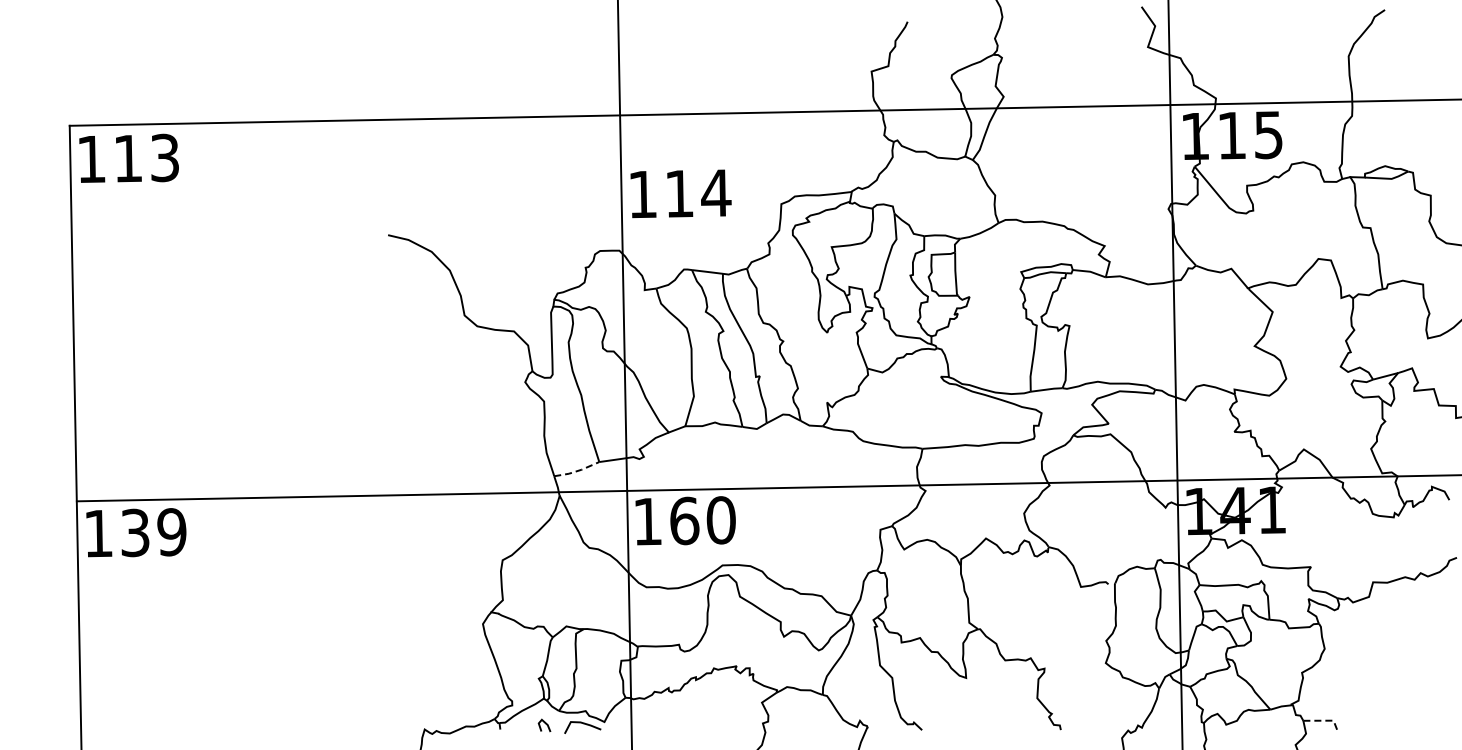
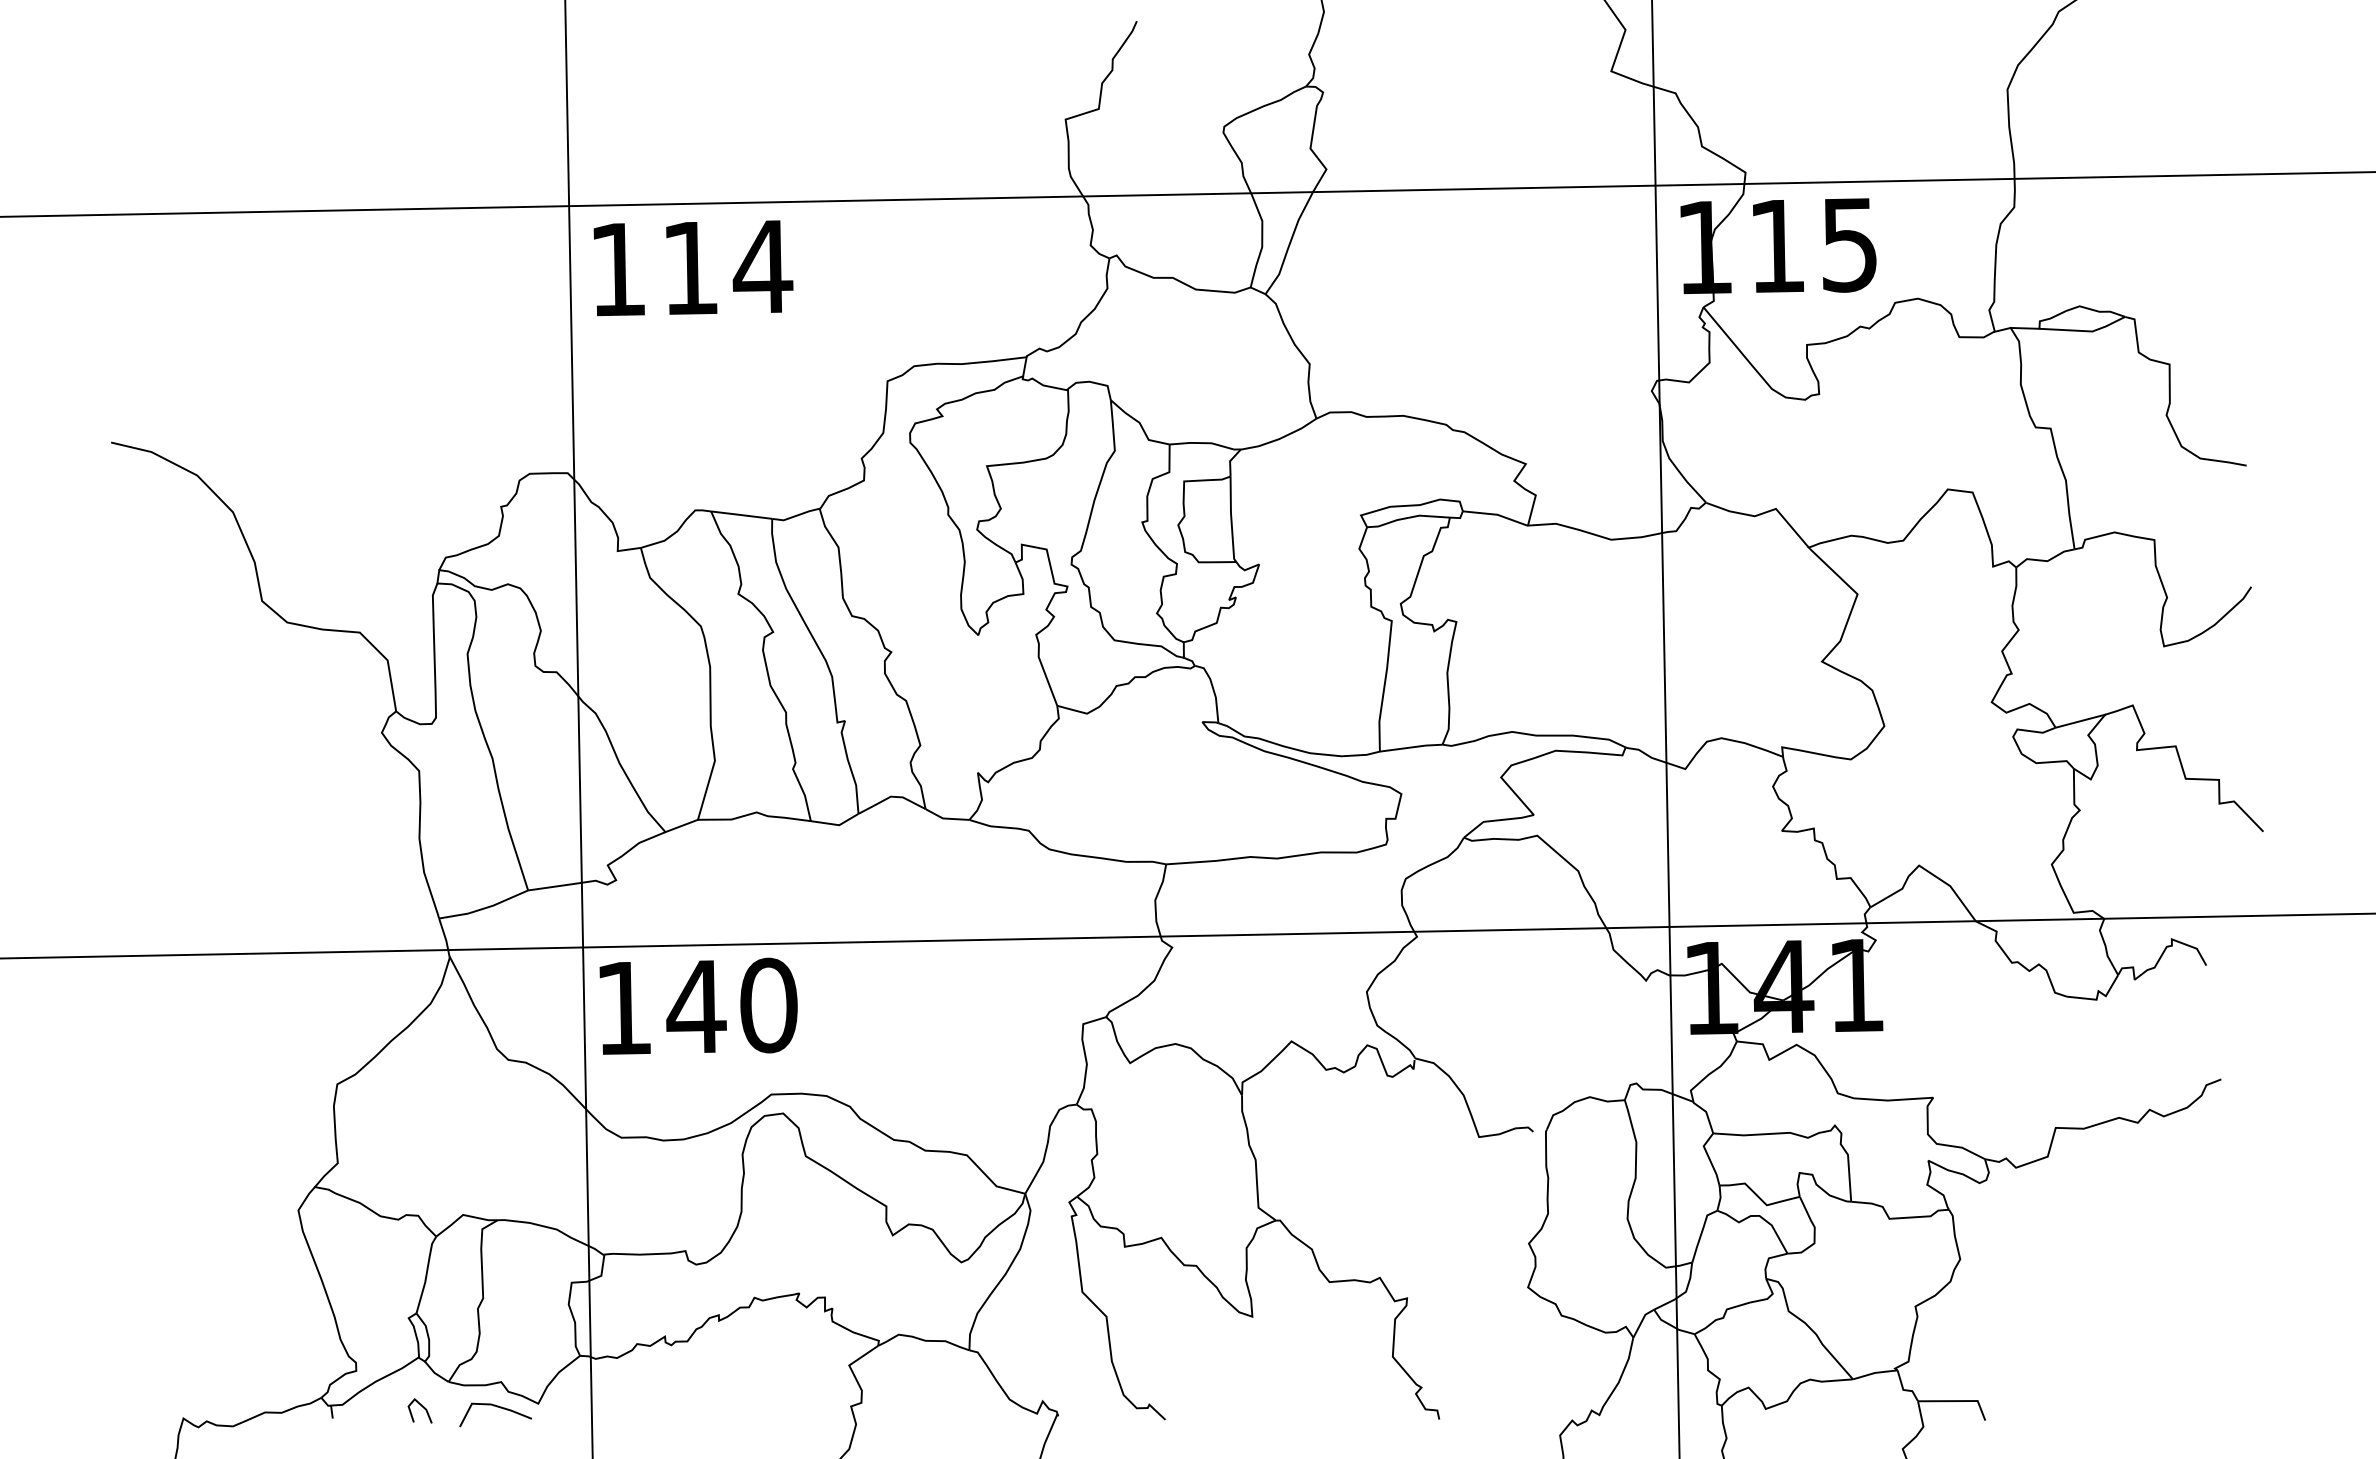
text: (680, 193) -> (692, 267), moved
line: (578, 470) -> (487, 907), dashed -> solid
text: (684, 520) -> (696, 1005), 160 -> 140
line: (1324, 720) -> (1959, 1400), dashed -> solid

